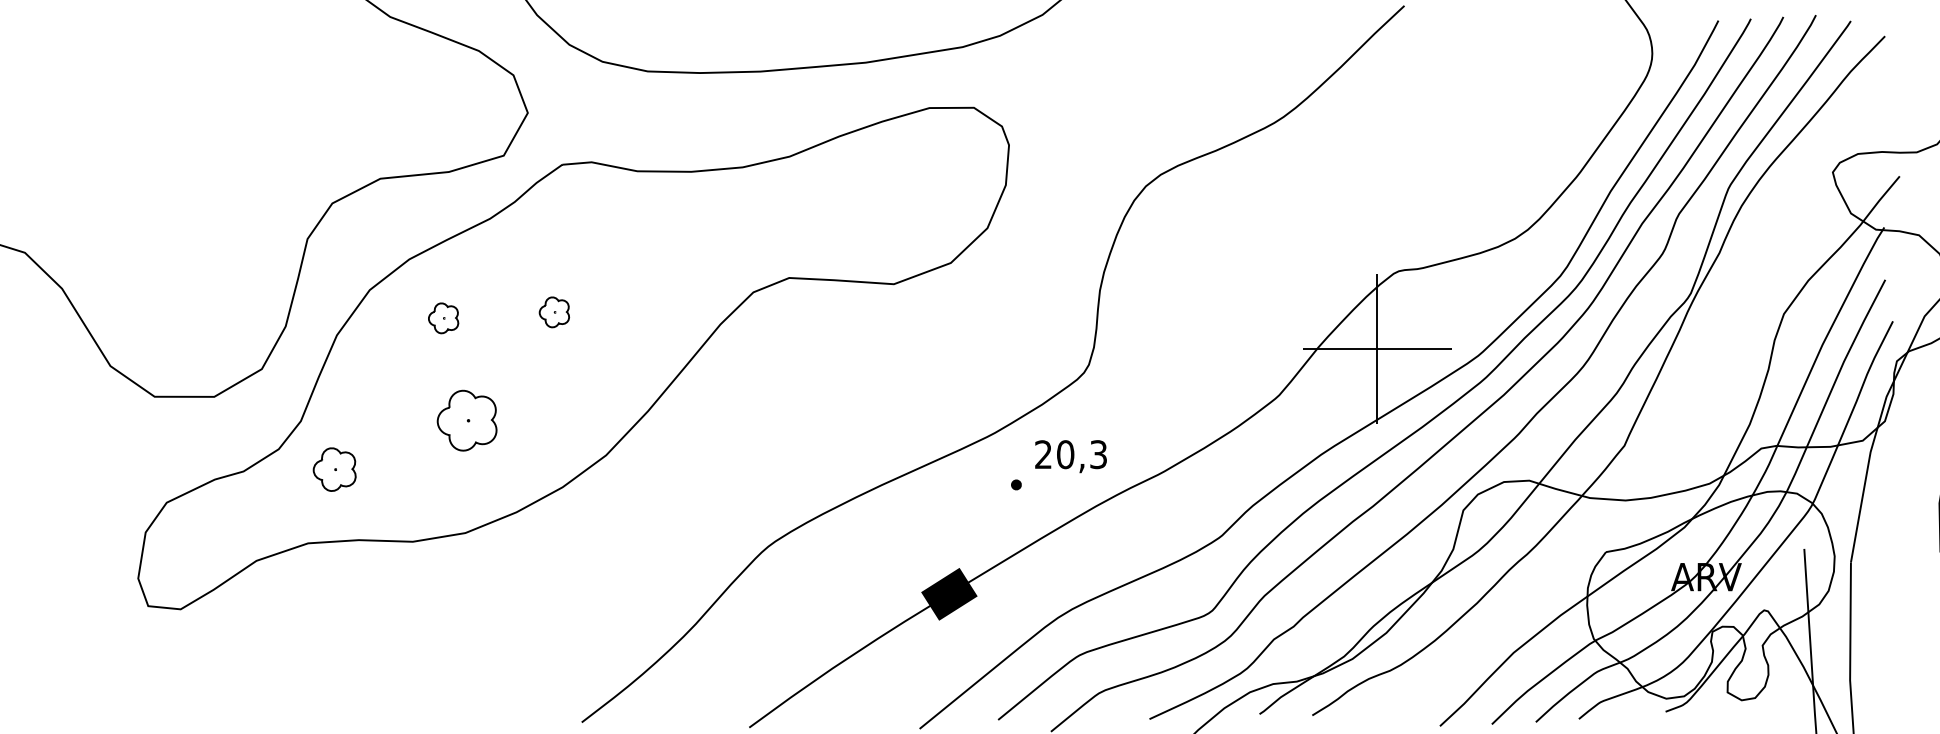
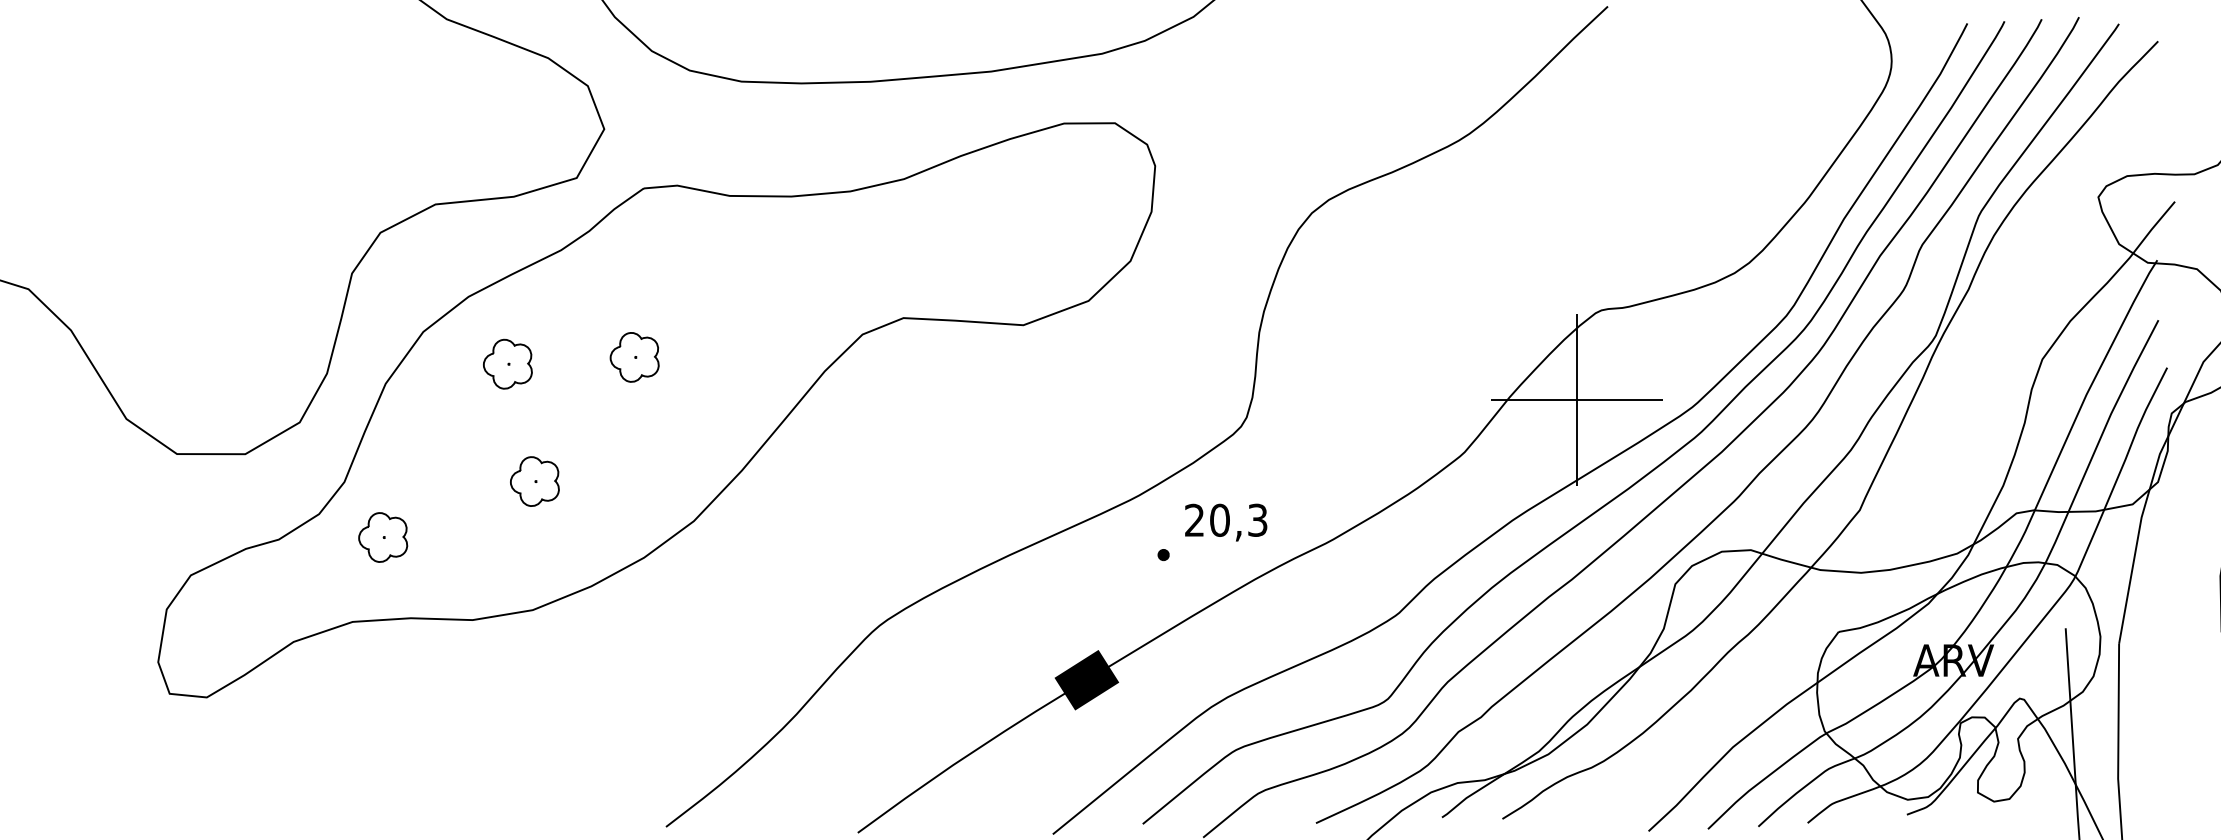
part: (554, 312) -> (634, 357), size x1.43
part: (443, 318) -> (507, 364), size x1.43
part: (467, 420) -> (535, 481), size x0.71

